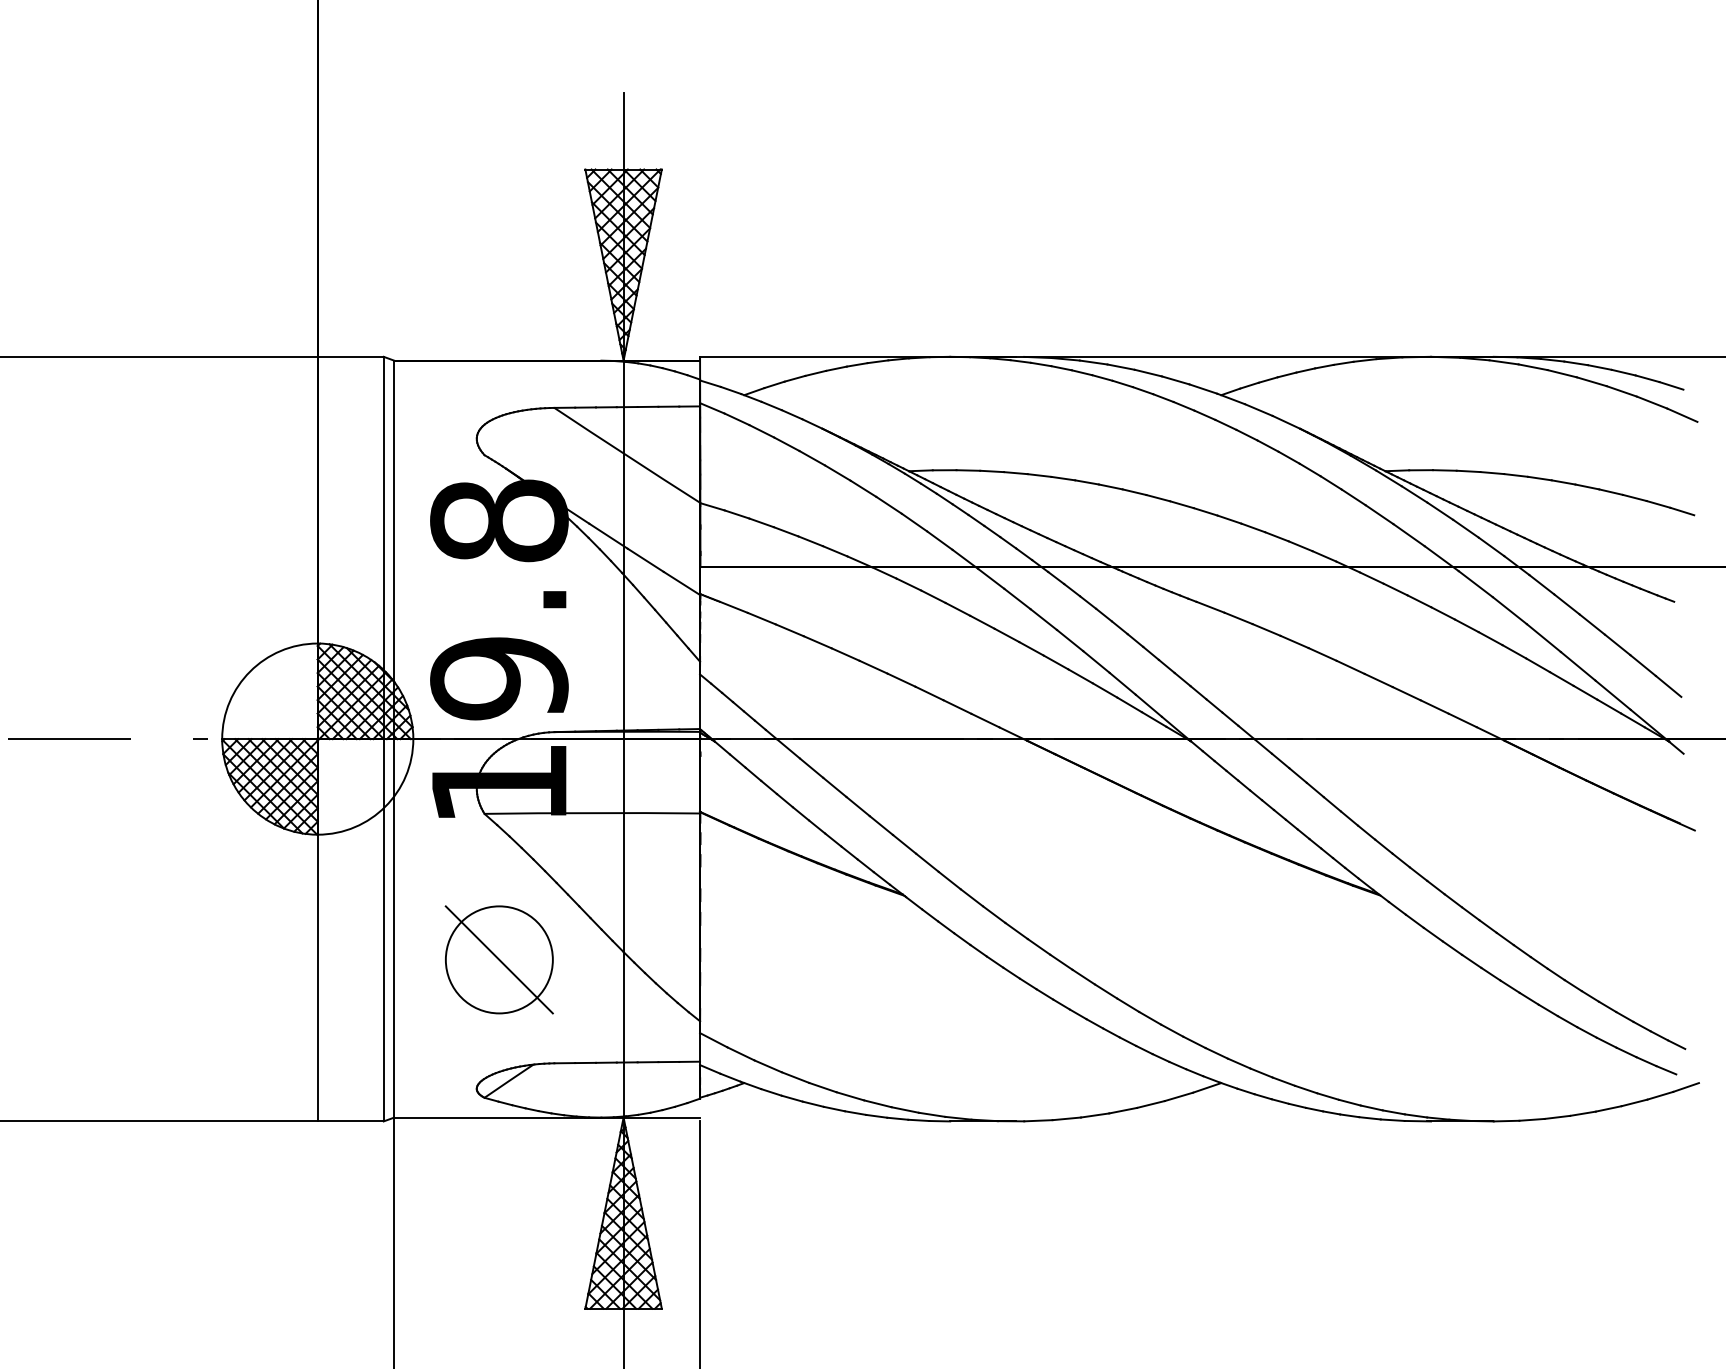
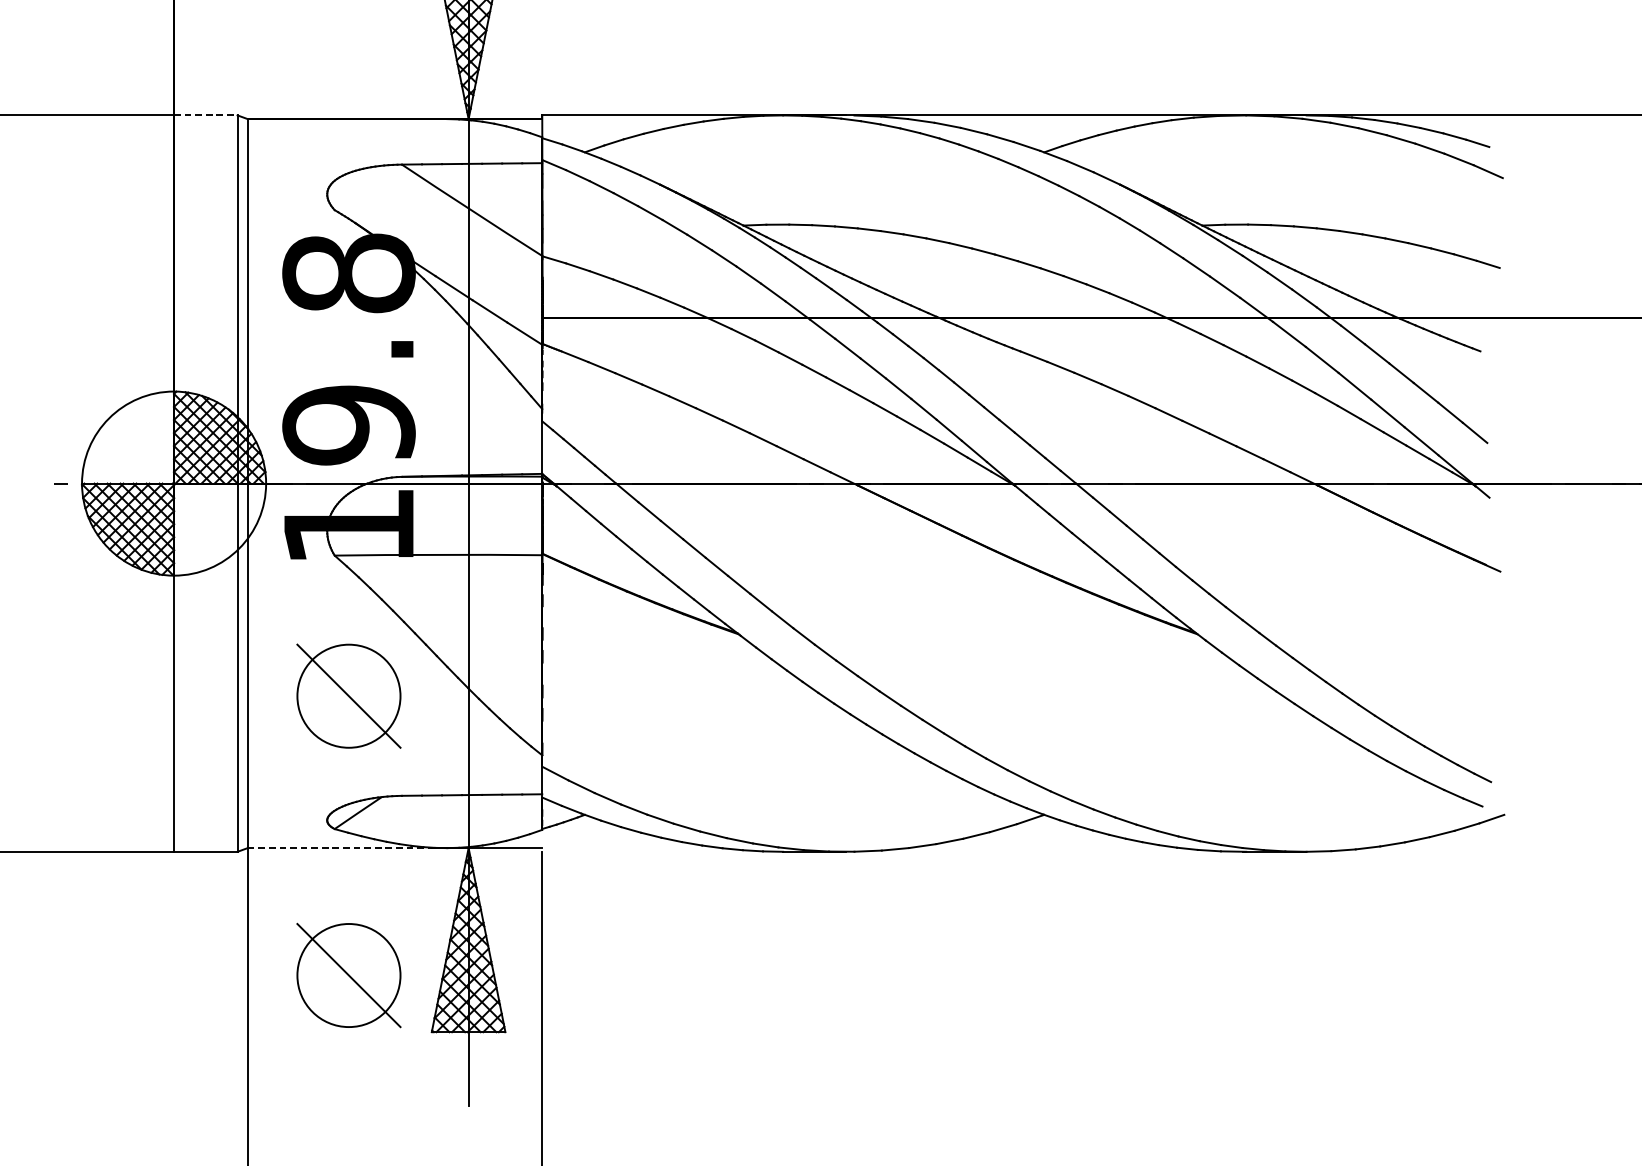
line: (350, 356) -> (205, 115), solid -> dashed
line: (497, 1117) -> (347, 848), solid -> dashed
part: (498, 1249) -> (348, 975), added

